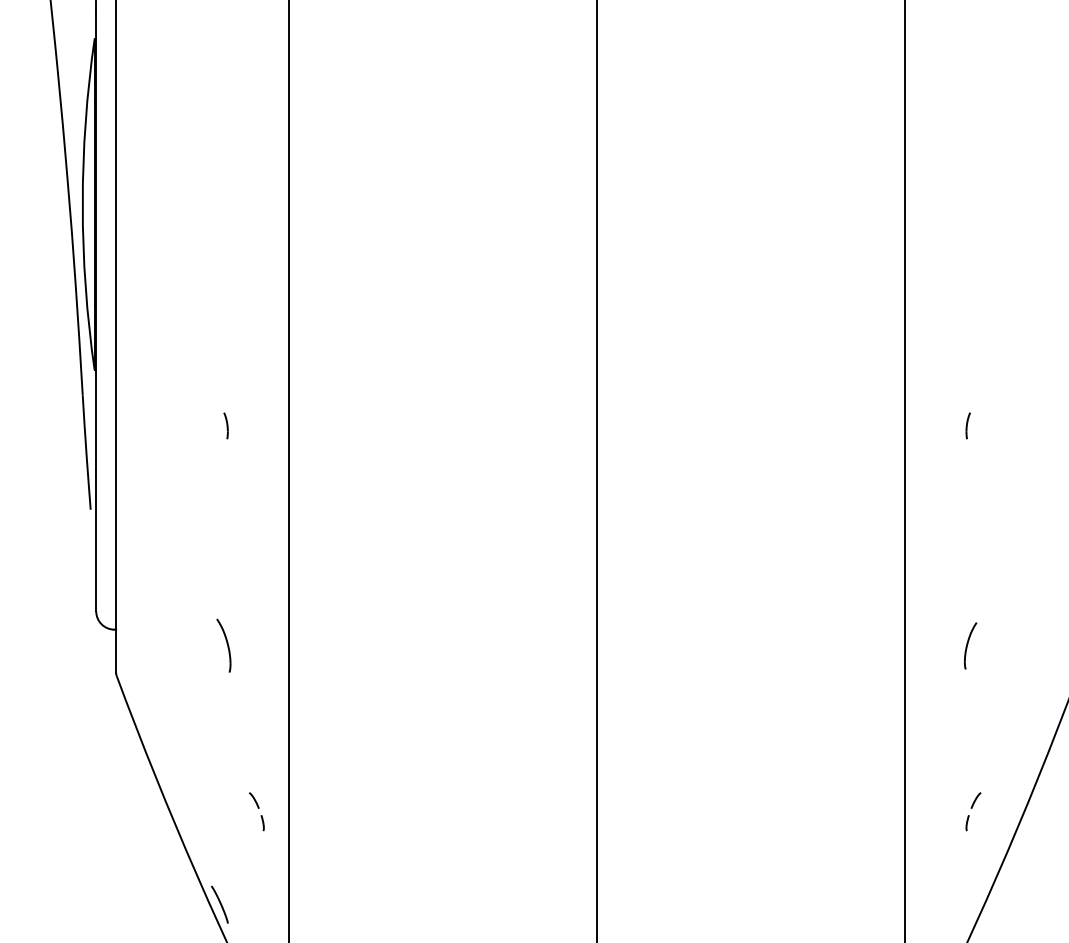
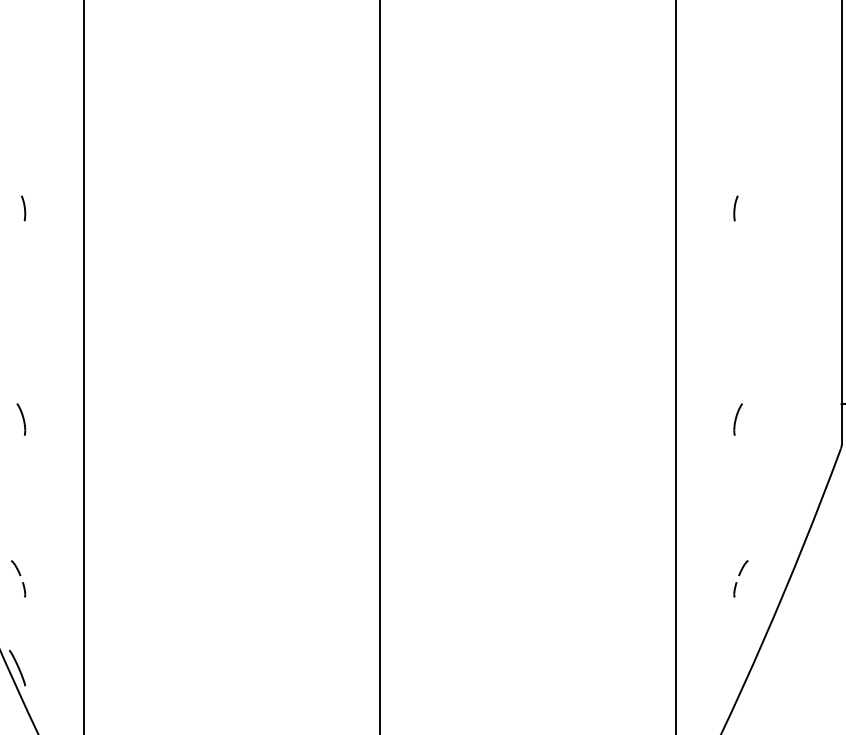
part: (223, 645) -> (21, 419), size x0.62
part: (970, 645) -> (738, 419), size x0.71
part: (256, 811) -> (18, 578), moved

